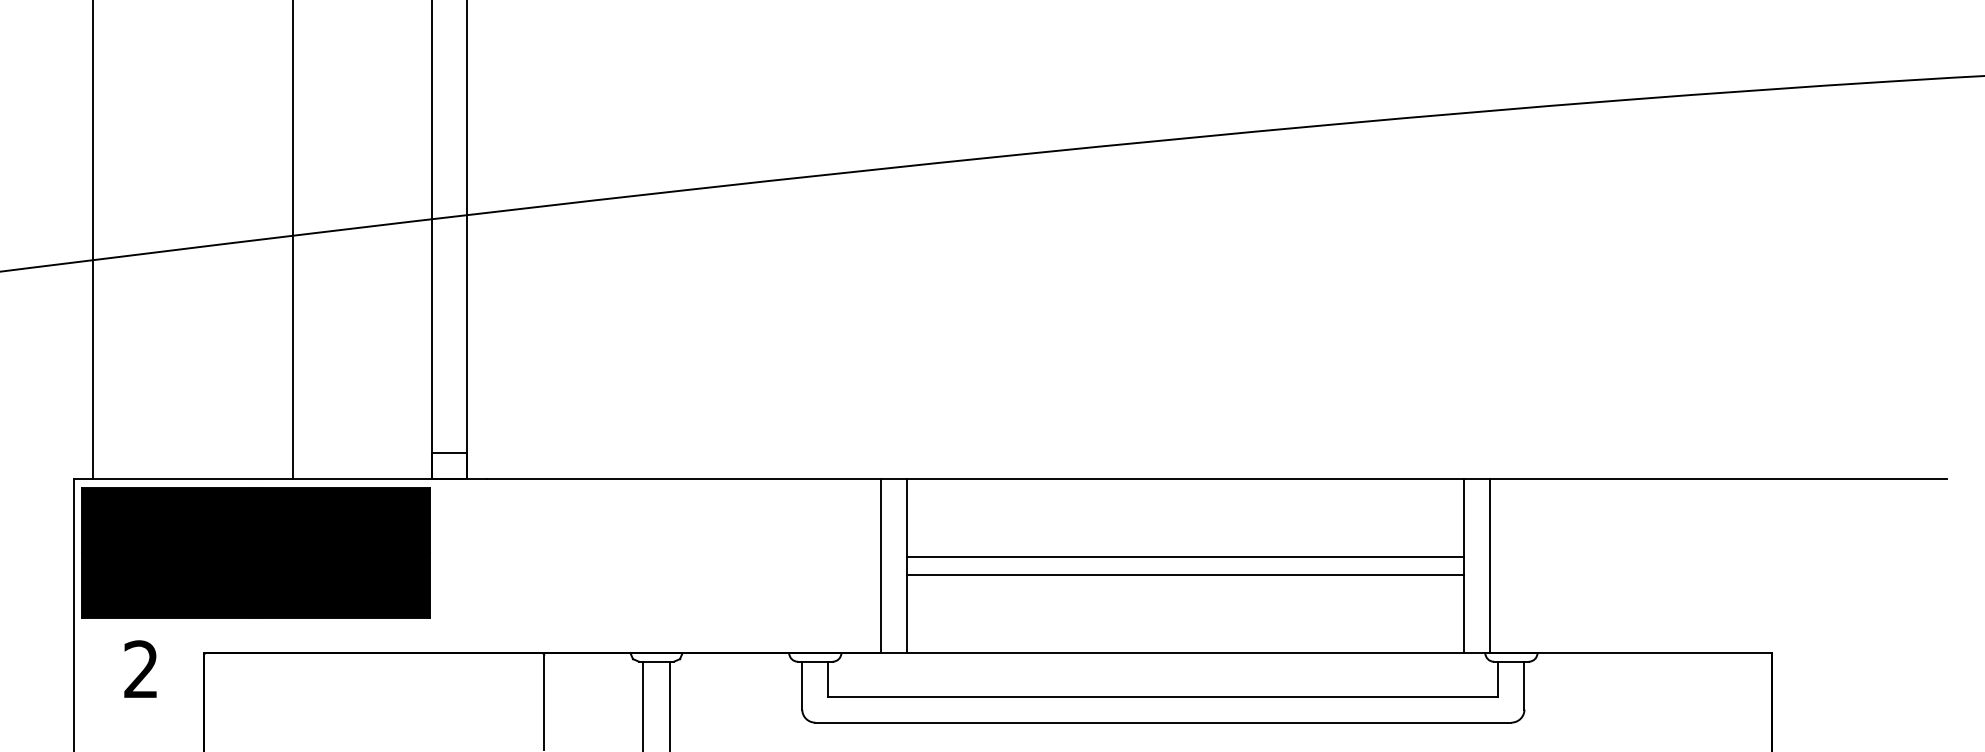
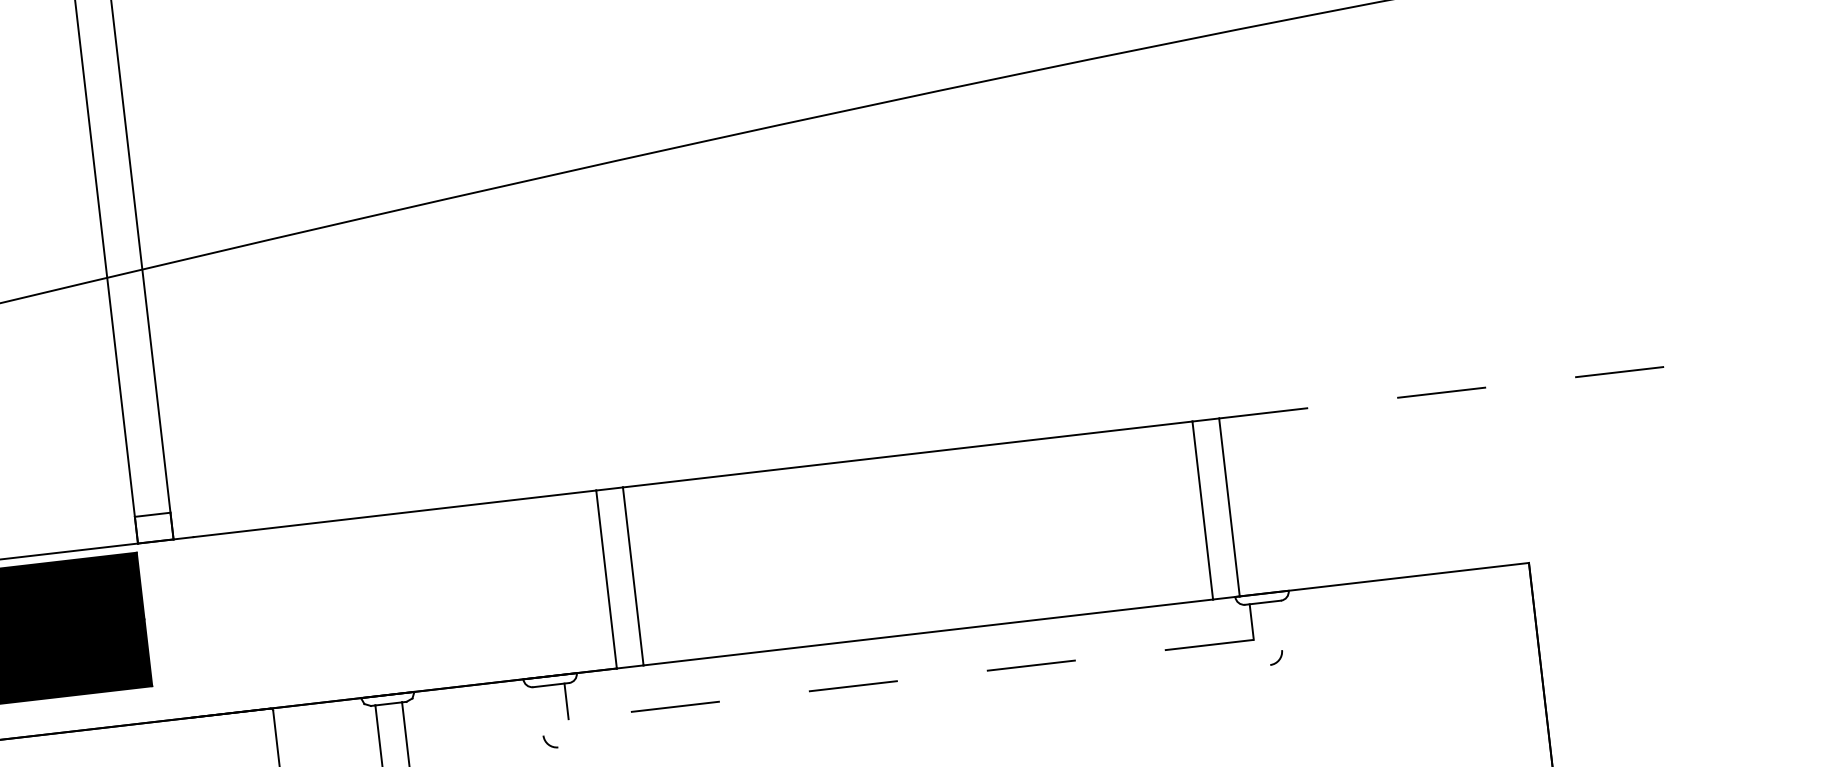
line: (1718, 479) -> (1453, 391), solid -> dashed
line: (1184, 557) -> (916, 534), removed
line: (1184, 574) -> (918, 552), removed
line: (802, 685) -> (540, 710), removed
line: (1524, 685) -> (1279, 625), removed
line: (1162, 696) -> (910, 679), solid -> dashed
line: (1163, 722) -> (914, 706), removed

